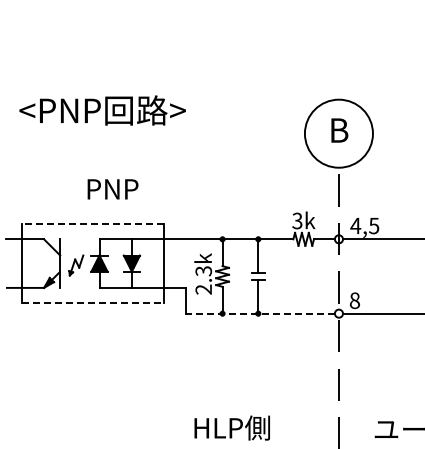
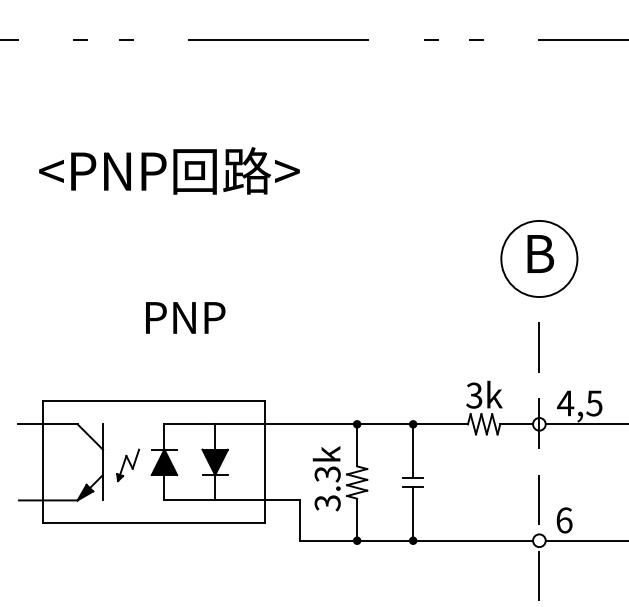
text: (102, 110) -> (169, 170), moved
circle: (338, 133) -> (538, 258), size x0.71
text: (112, 189) -> (184, 318), moved
line: (92, 224) -> (153, 401), dashed -> solid
text: (204, 289) -> (328, 502), 2.3k -> 3.3k
text: (354, 300) -> (563, 520), 8 -> 6
line: (92, 302) -> (153, 523), dashed -> solid
line: (259, 313) -> (414, 540), dashed -> solid

